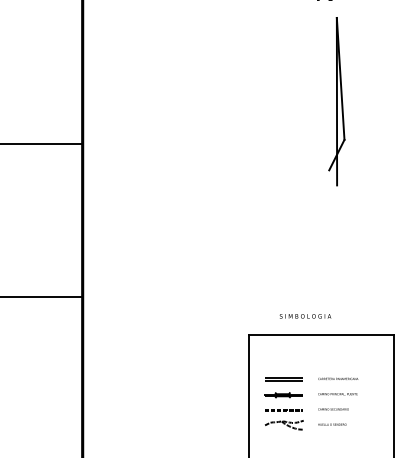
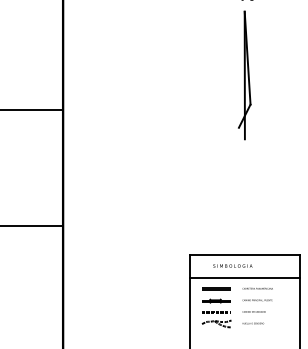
part: (336, 101) -> (244, 75), moved
text: (305, 315) -> (232, 265), moved
line: (322, 365) -> (245, 278), added

